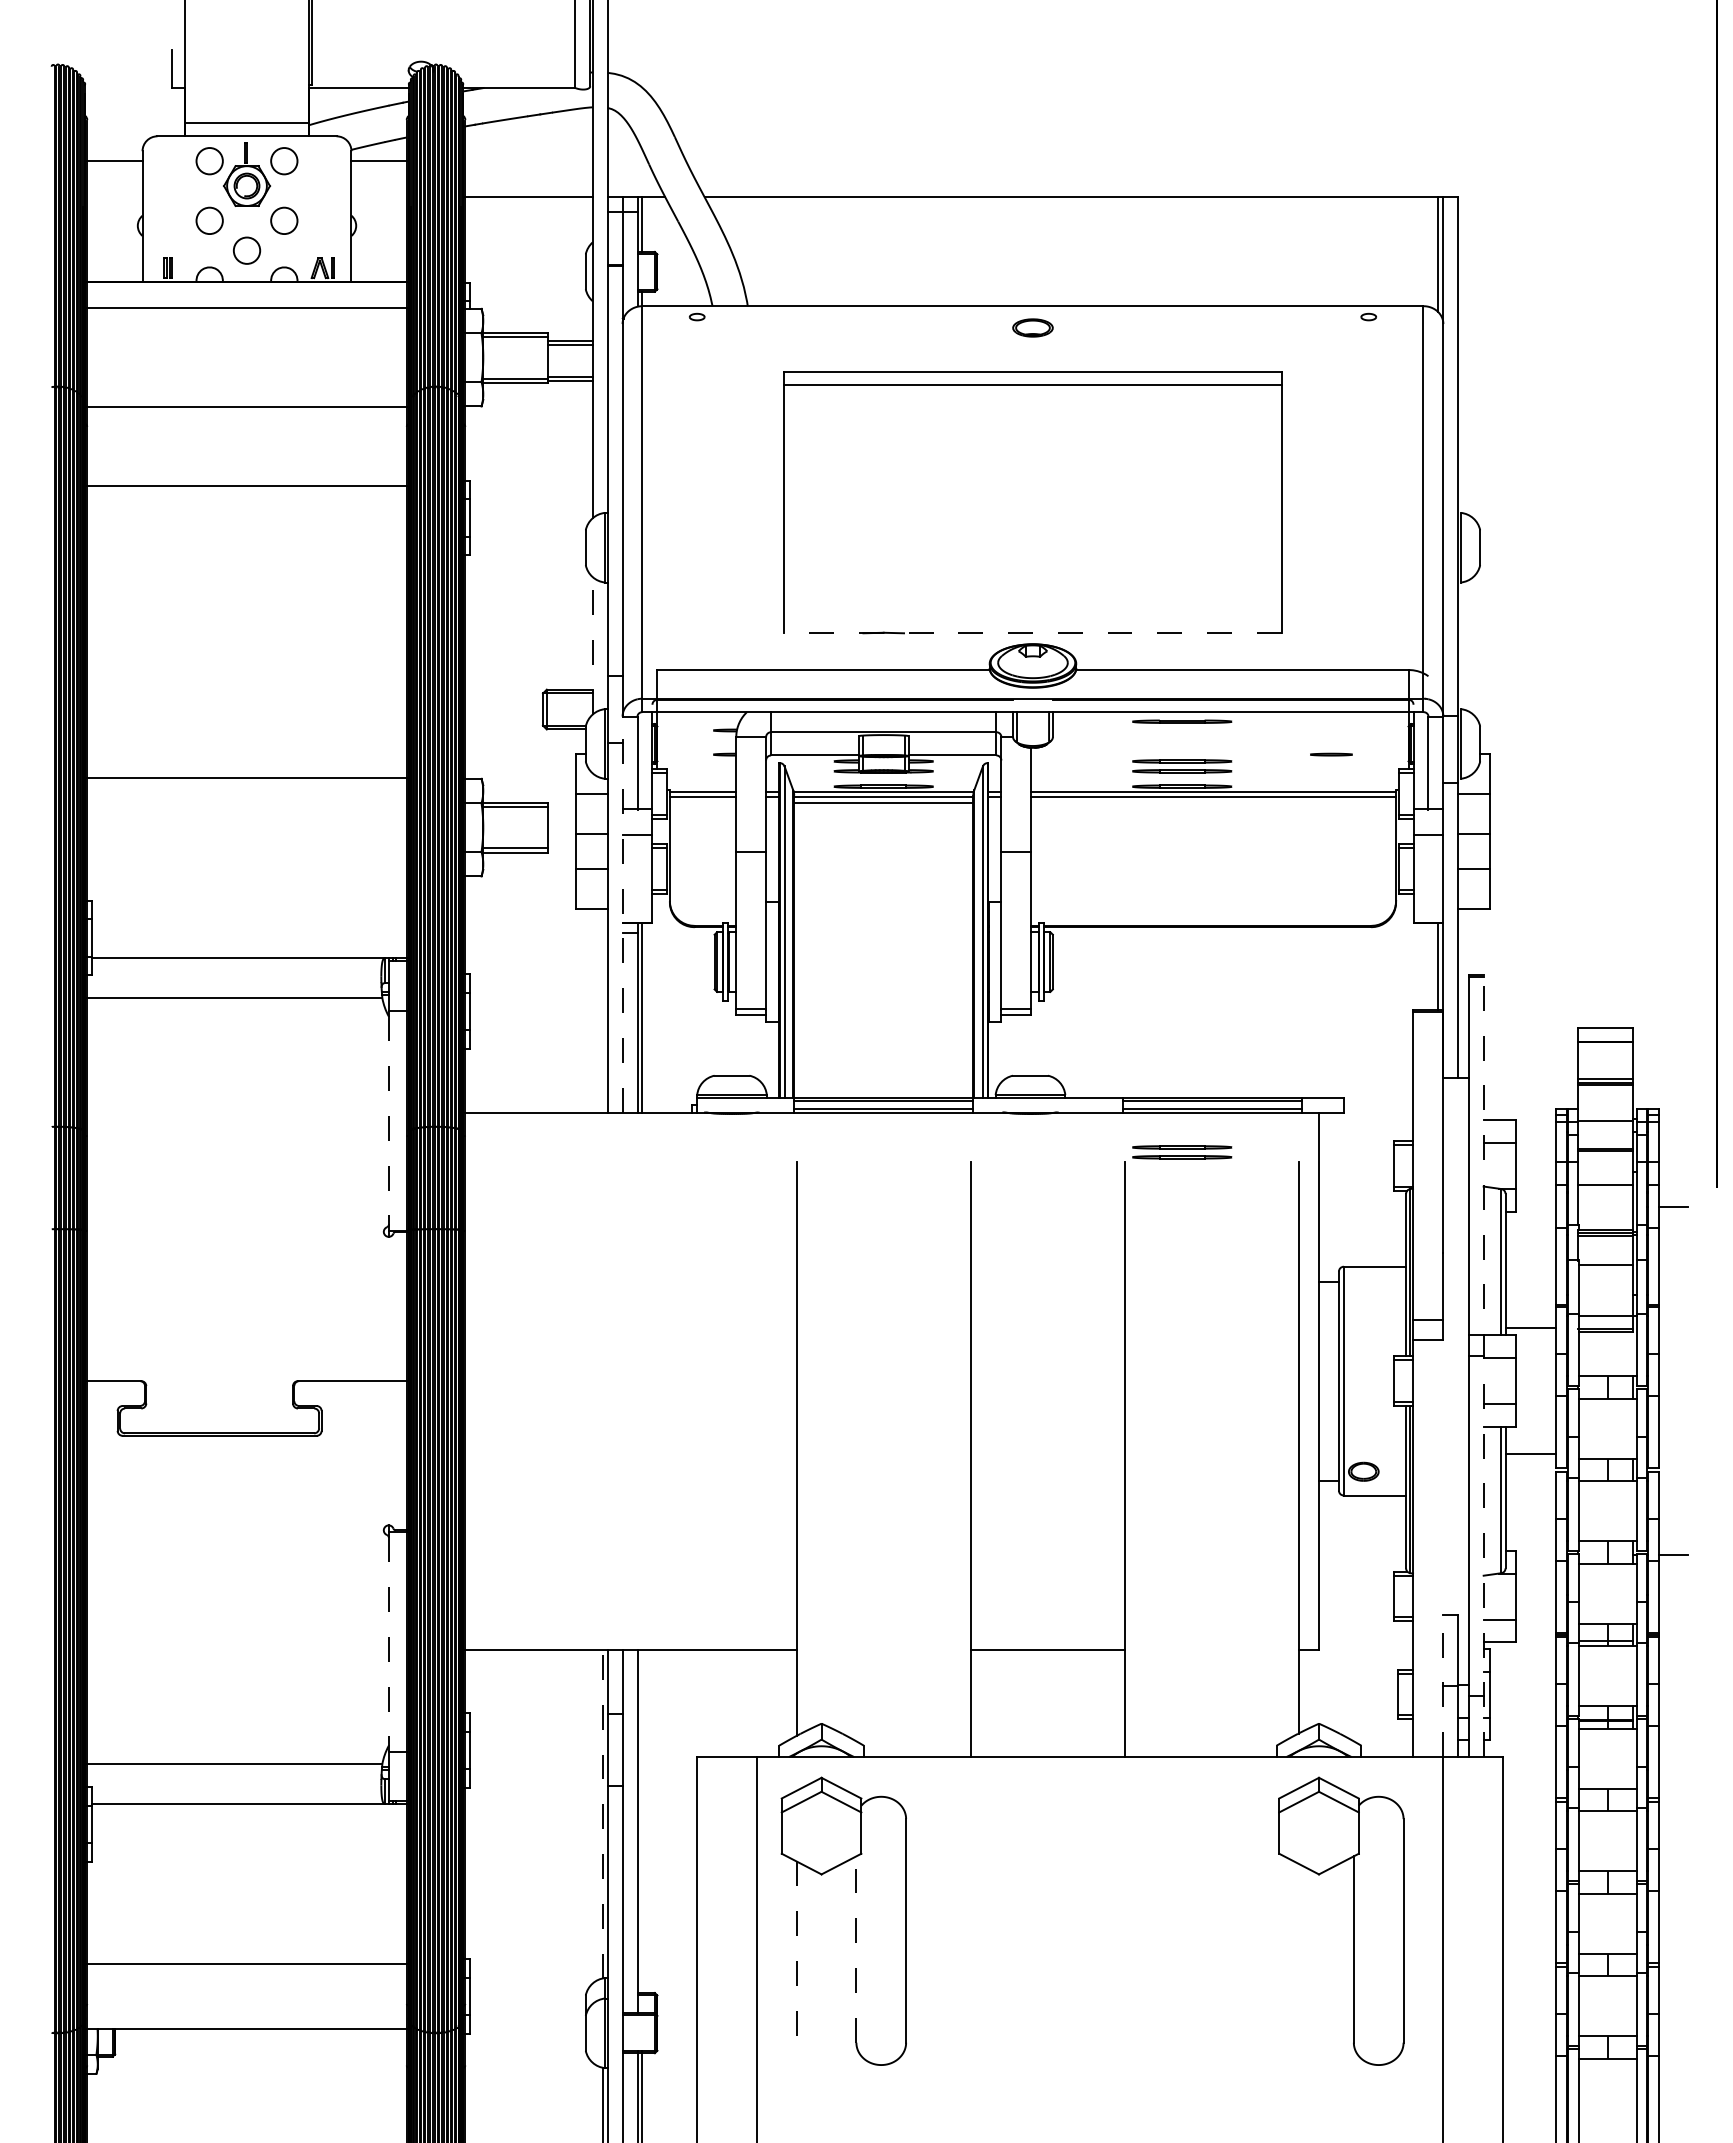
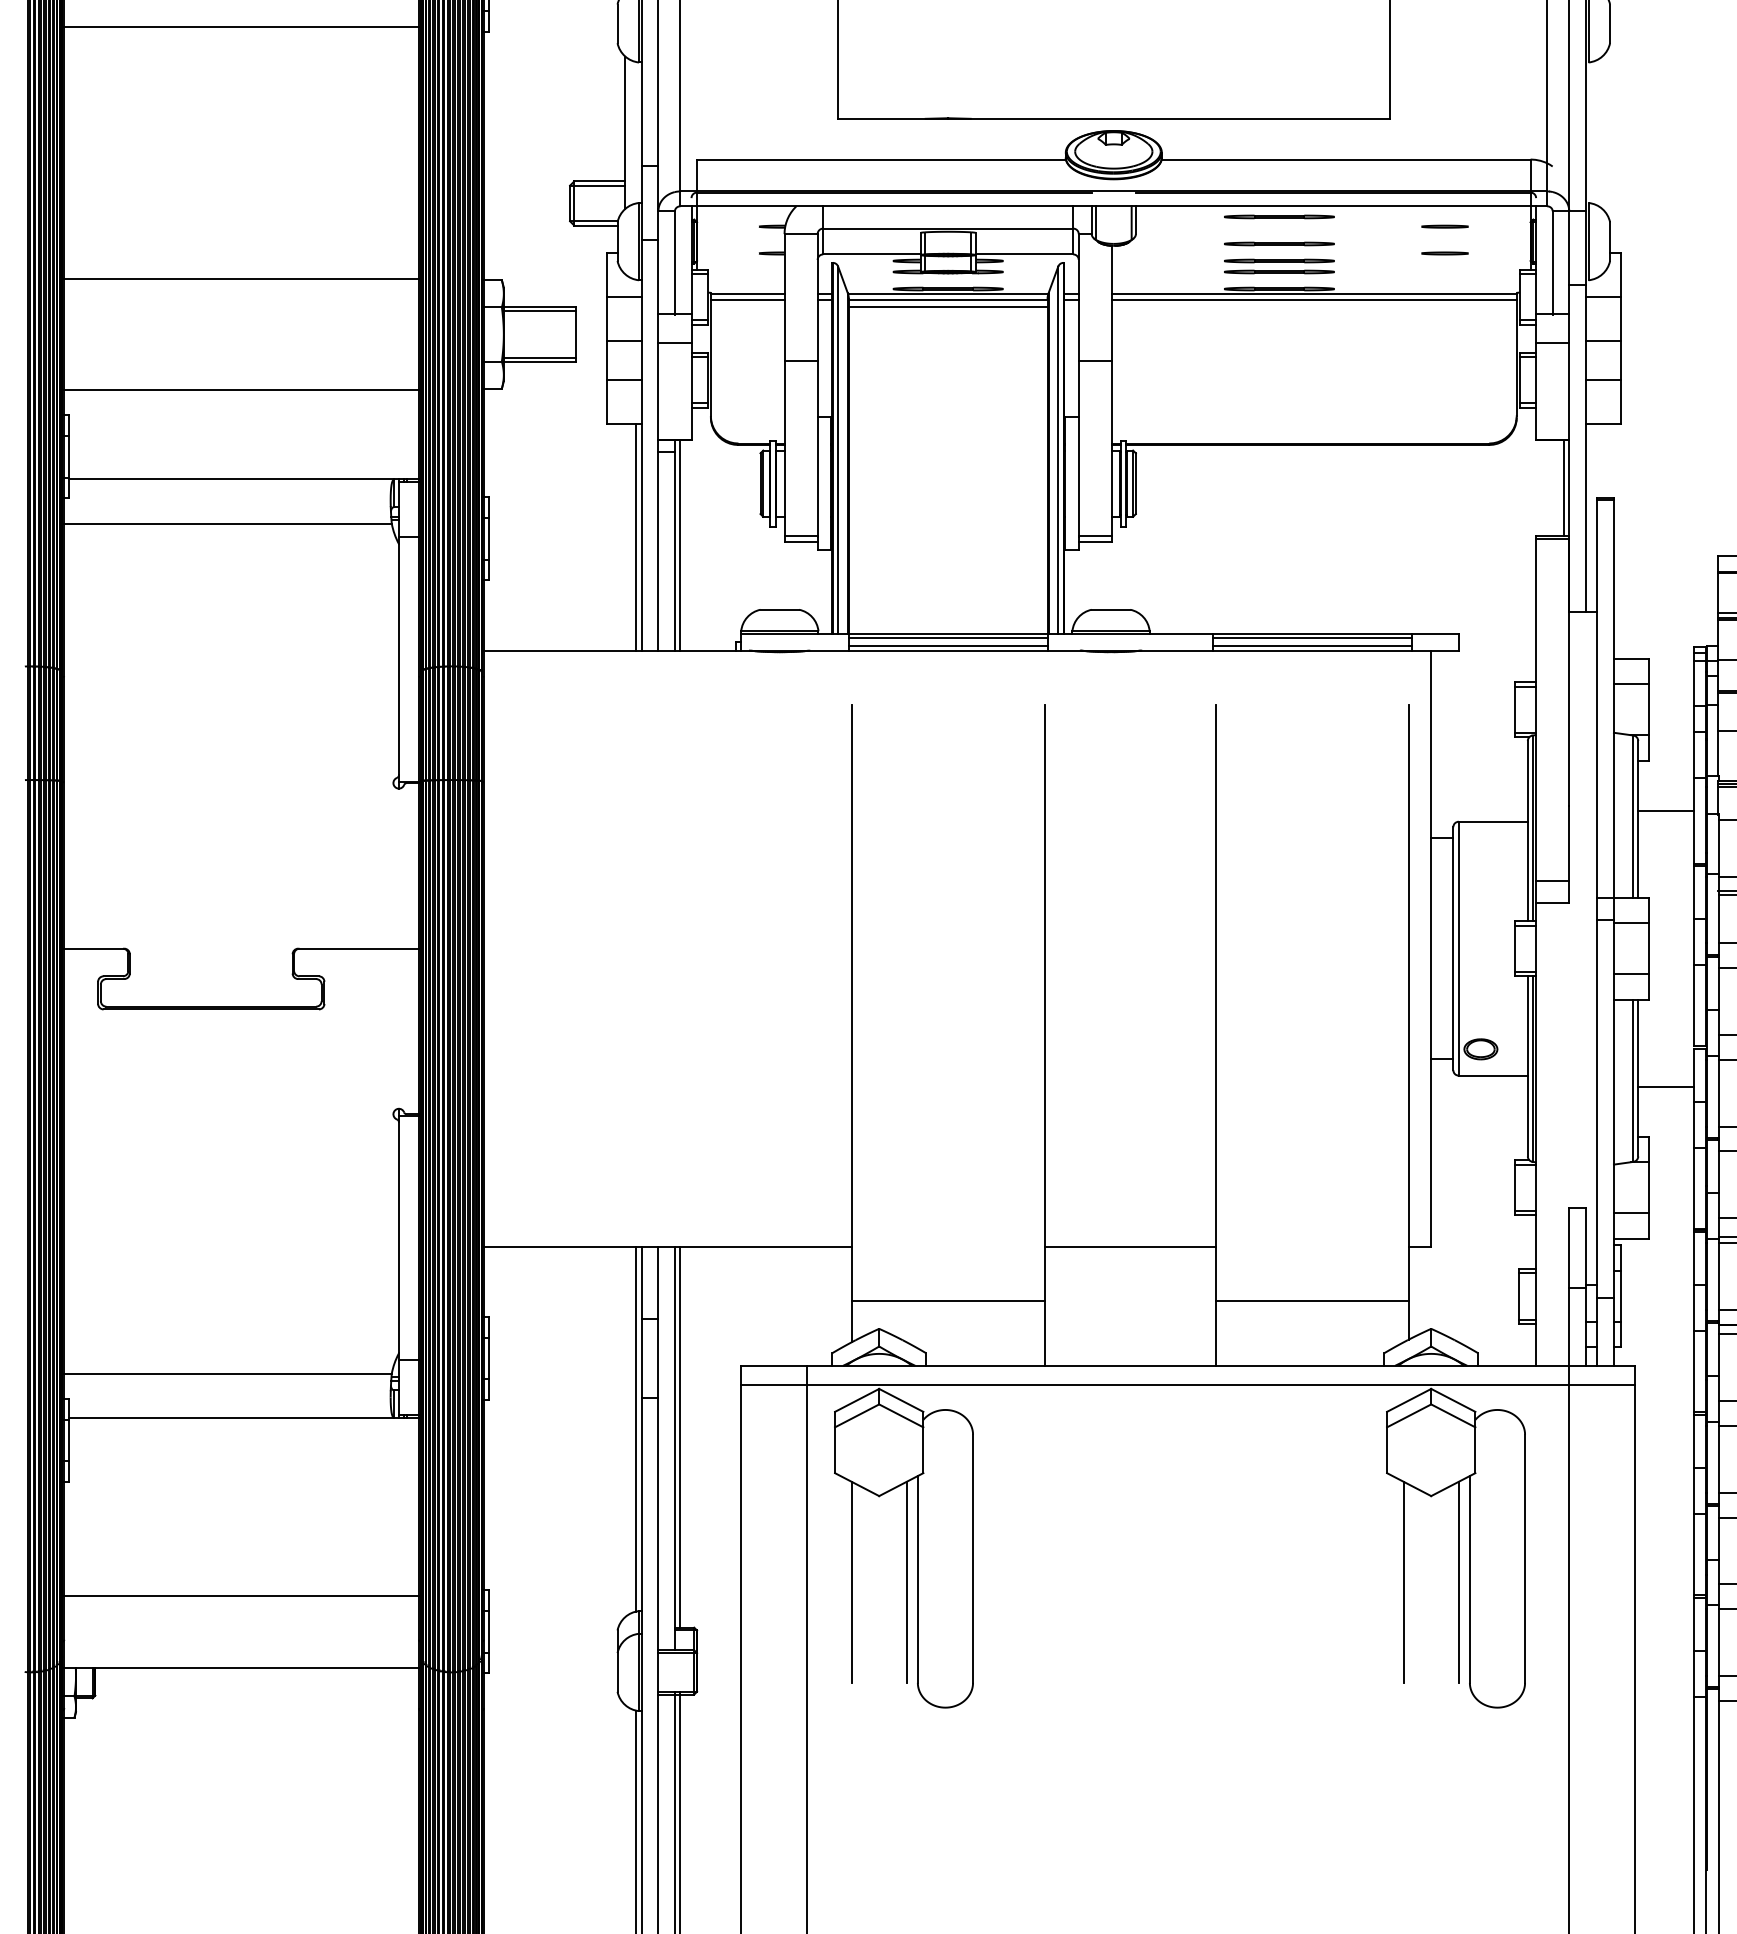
line: (246, 550) -> (241, 26), added
line: (1032, 633) -> (1113, 119), dashed -> solid
line: (592, 645) -> (625, 132), dashed -> solid
line: (1331, 730) -> (1445, 226), added
line: (1182, 746) -> (1279, 244), added
line: (246, 877) -> (241, 389), added
line: (622, 914) -> (658, 430), dashed -> solid
line: (602, 1010) -> (636, 537), added
line: (388, 1121) -> (398, 660), dashed -> solid
part: (1182, 1152) -> (1279, 694), removed
line: (1530, 1327) -> (1665, 810), moved
line: (1483, 1366) -> (1613, 932), dashed -> solid
line: (1530, 1453) -> (1665, 1086), moved
line: (388, 1642) -> (398, 1238), dashed -> solid
line: (1443, 1685) -> (1569, 1286), dashed -> solid
line: (883, 1698) -> (947, 1300), added
line: (1212, 1698) -> (1313, 1300), added
line: (1100, 1774) -> (1188, 1385), added
line: (602, 1813) -> (636, 1428), dashed -> solid
line: (642, 1821) -> (680, 1437), added
line: (856, 1949) -> (917, 1579), dashed -> solid
line: (846, 1951) -> (906, 1581), added
line: (1294, 1951) -> (1404, 1581), added
line: (1343, 1951) -> (1458, 1581), added
line: (796, 1952) -> (851, 1582), dashed -> solid

